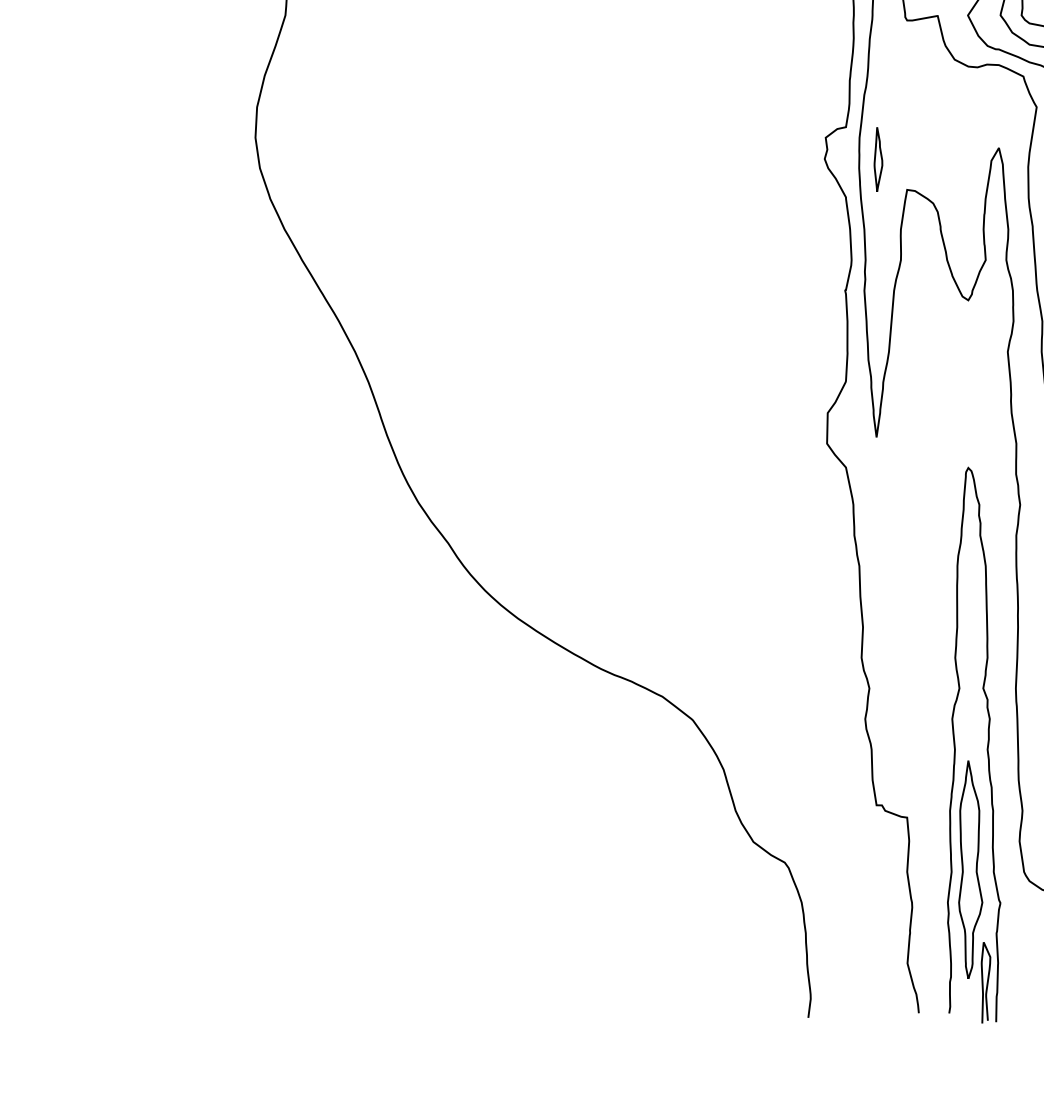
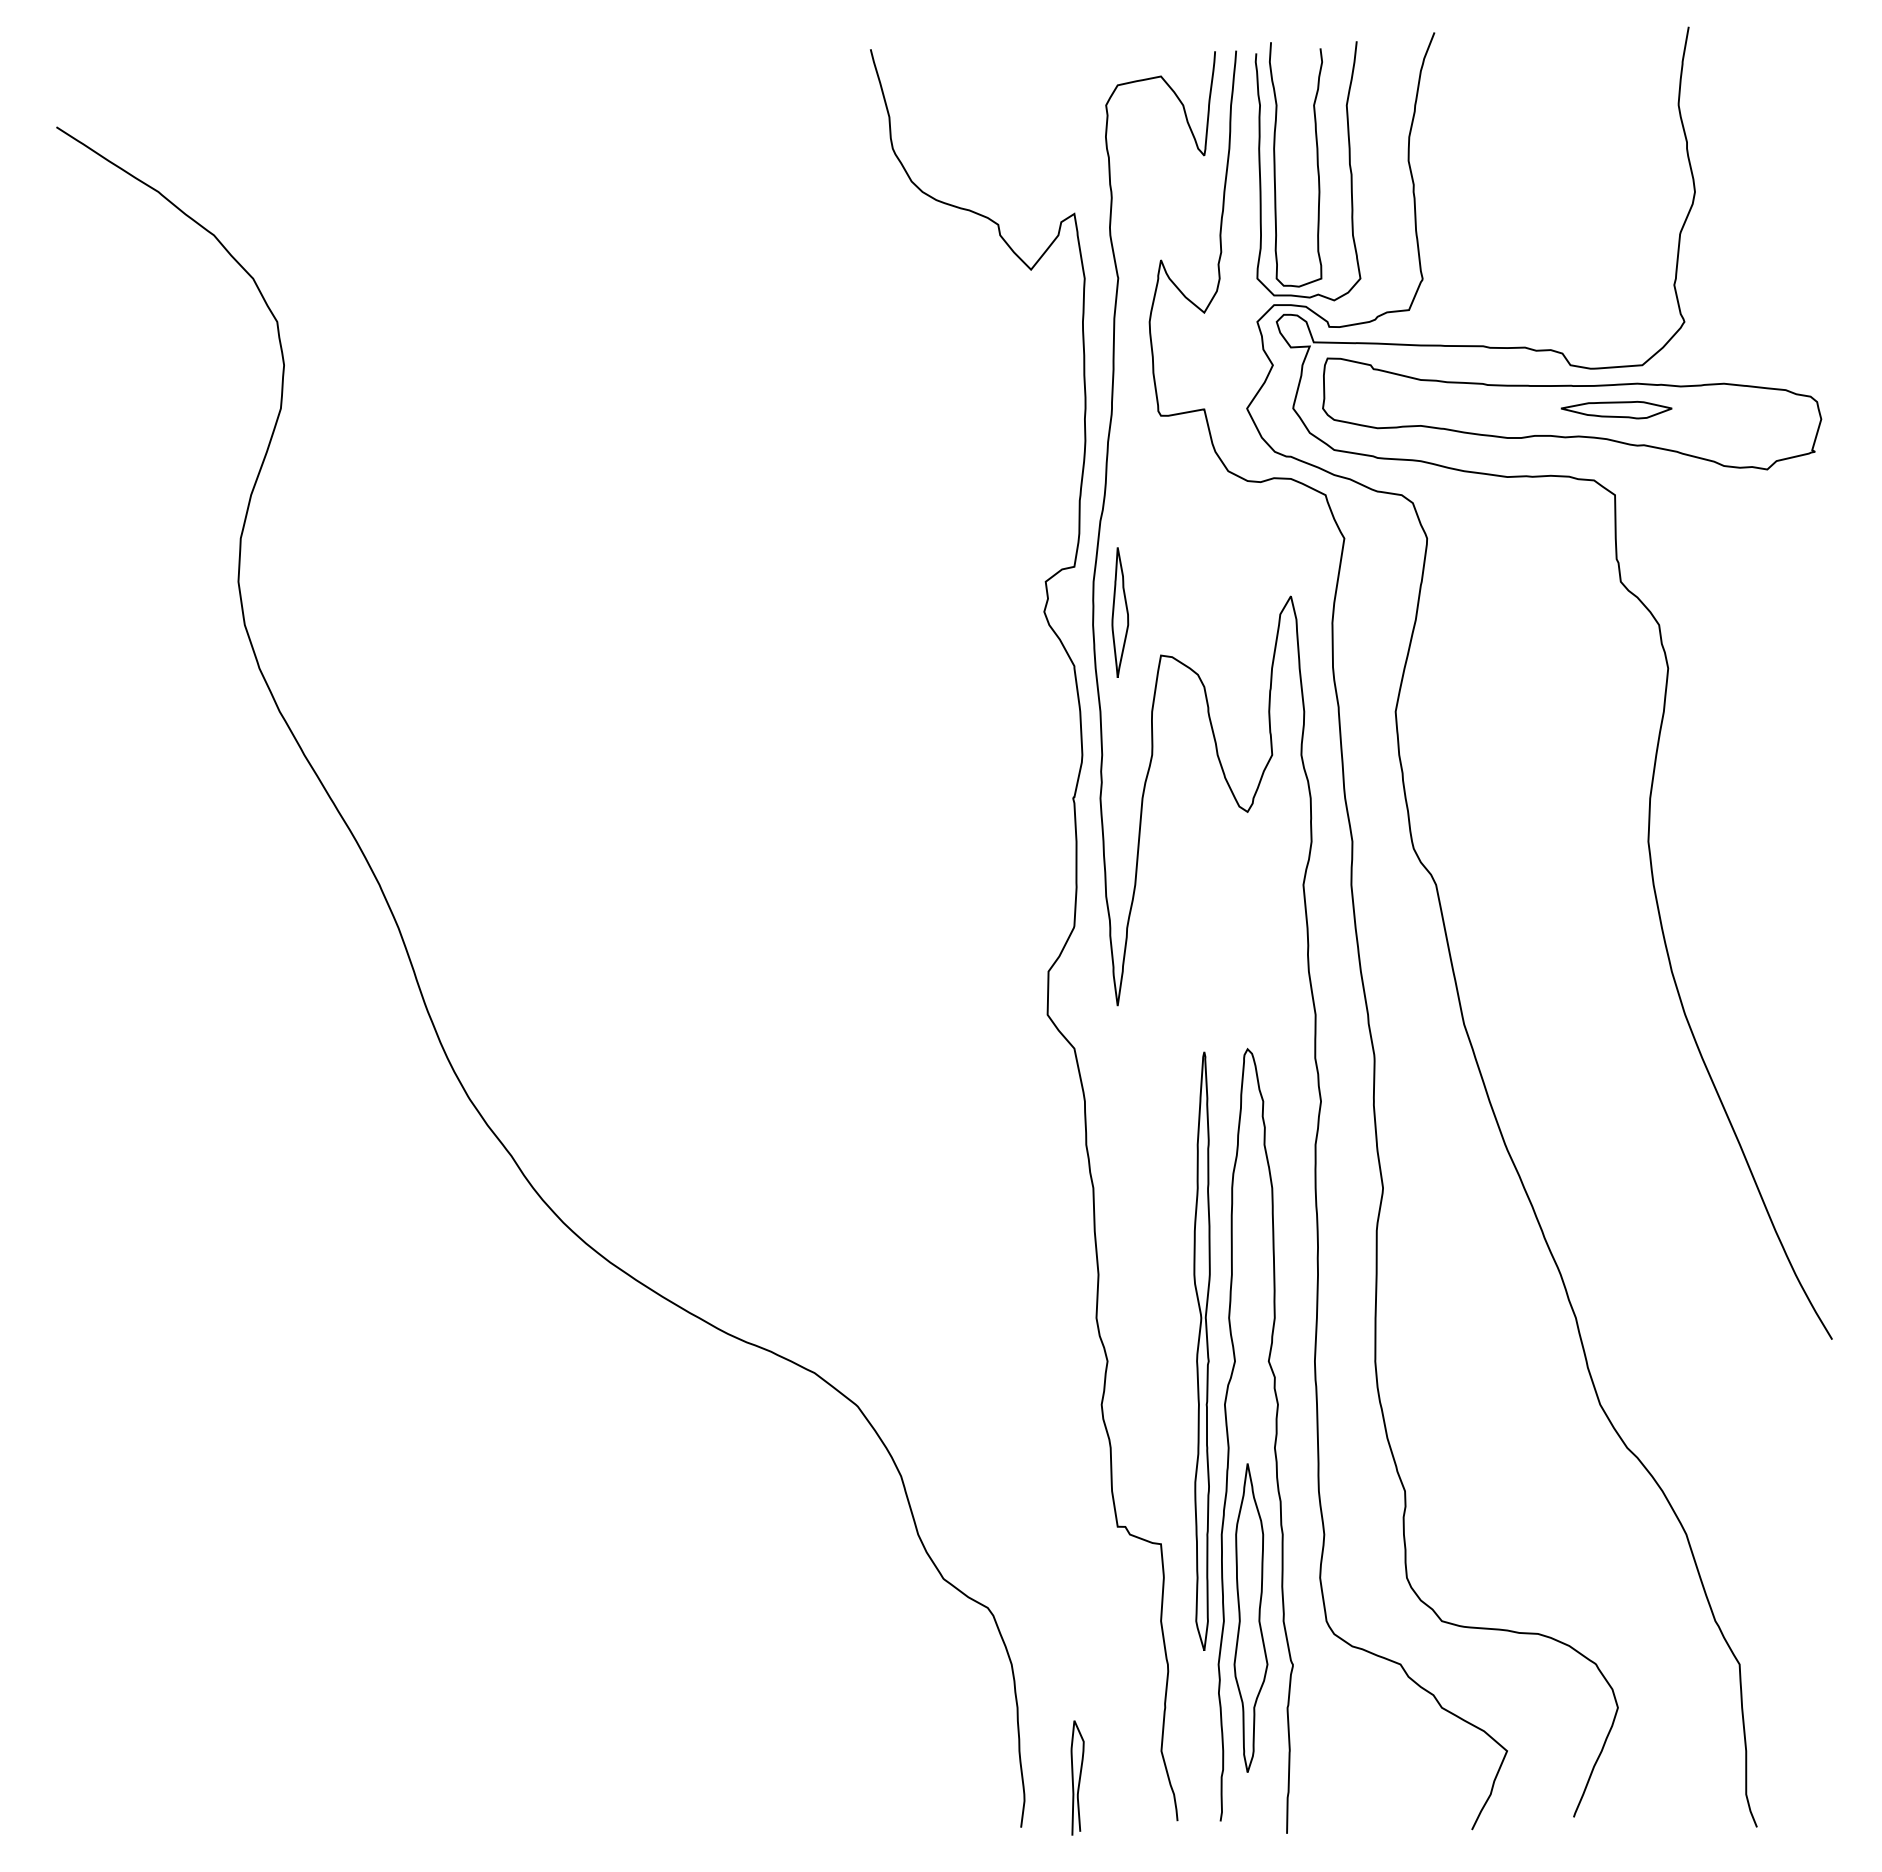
part: (878, 159) -> (1120, 612), size x1.43
part: (935, 680) -> (1201, 1350), added
curve: (987, 982) -> (1079, 1777), moved

